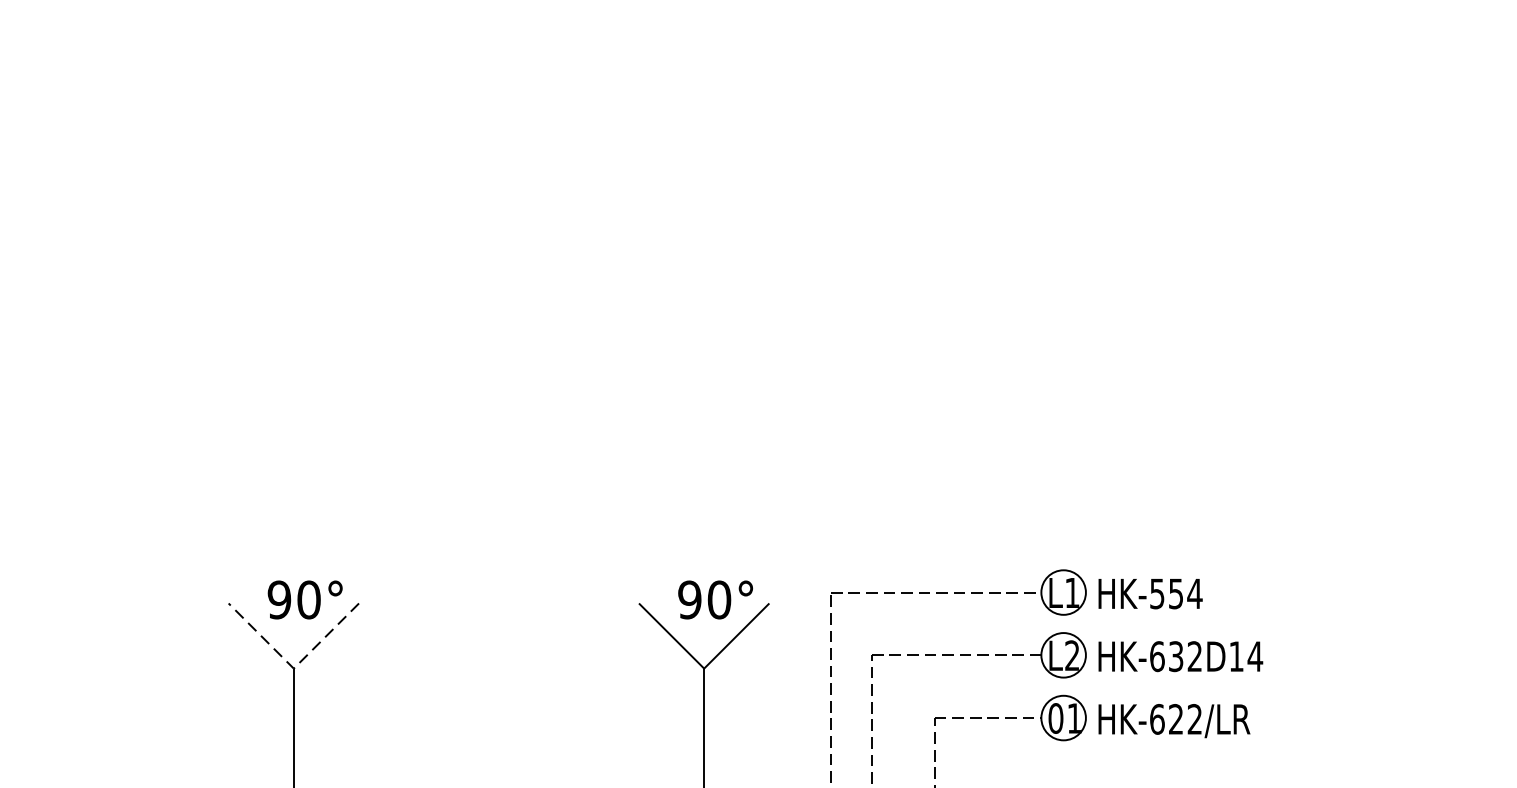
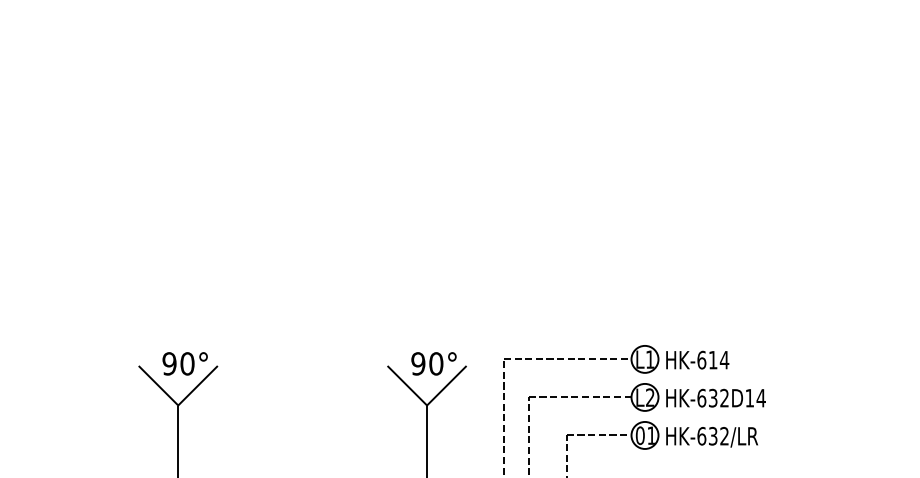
text: (1166, 592) -> (707, 359), HK-554 -> HK-614
line: (294, 668) -> (178, 405), dashed -> solid
text: (1176, 719) -> (713, 436), HK-622/LR -> HK-632/LR

